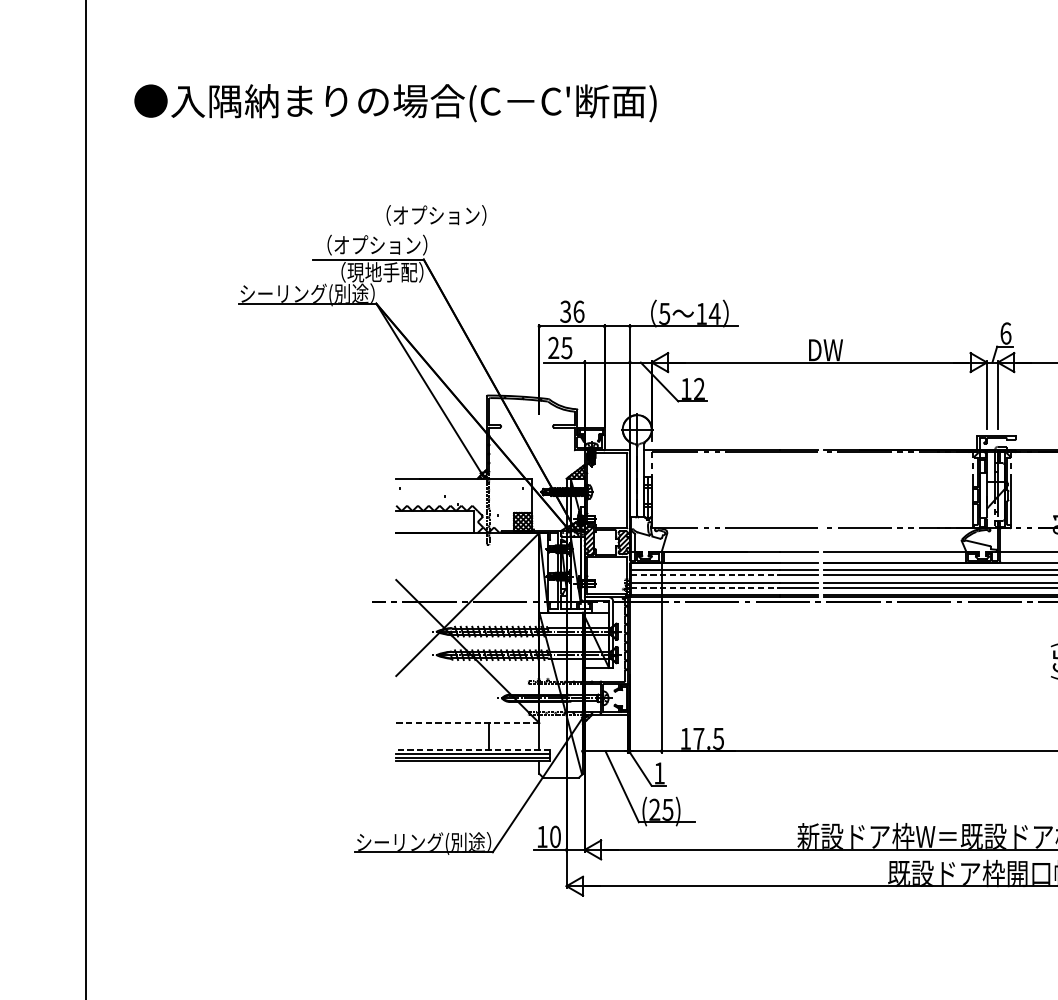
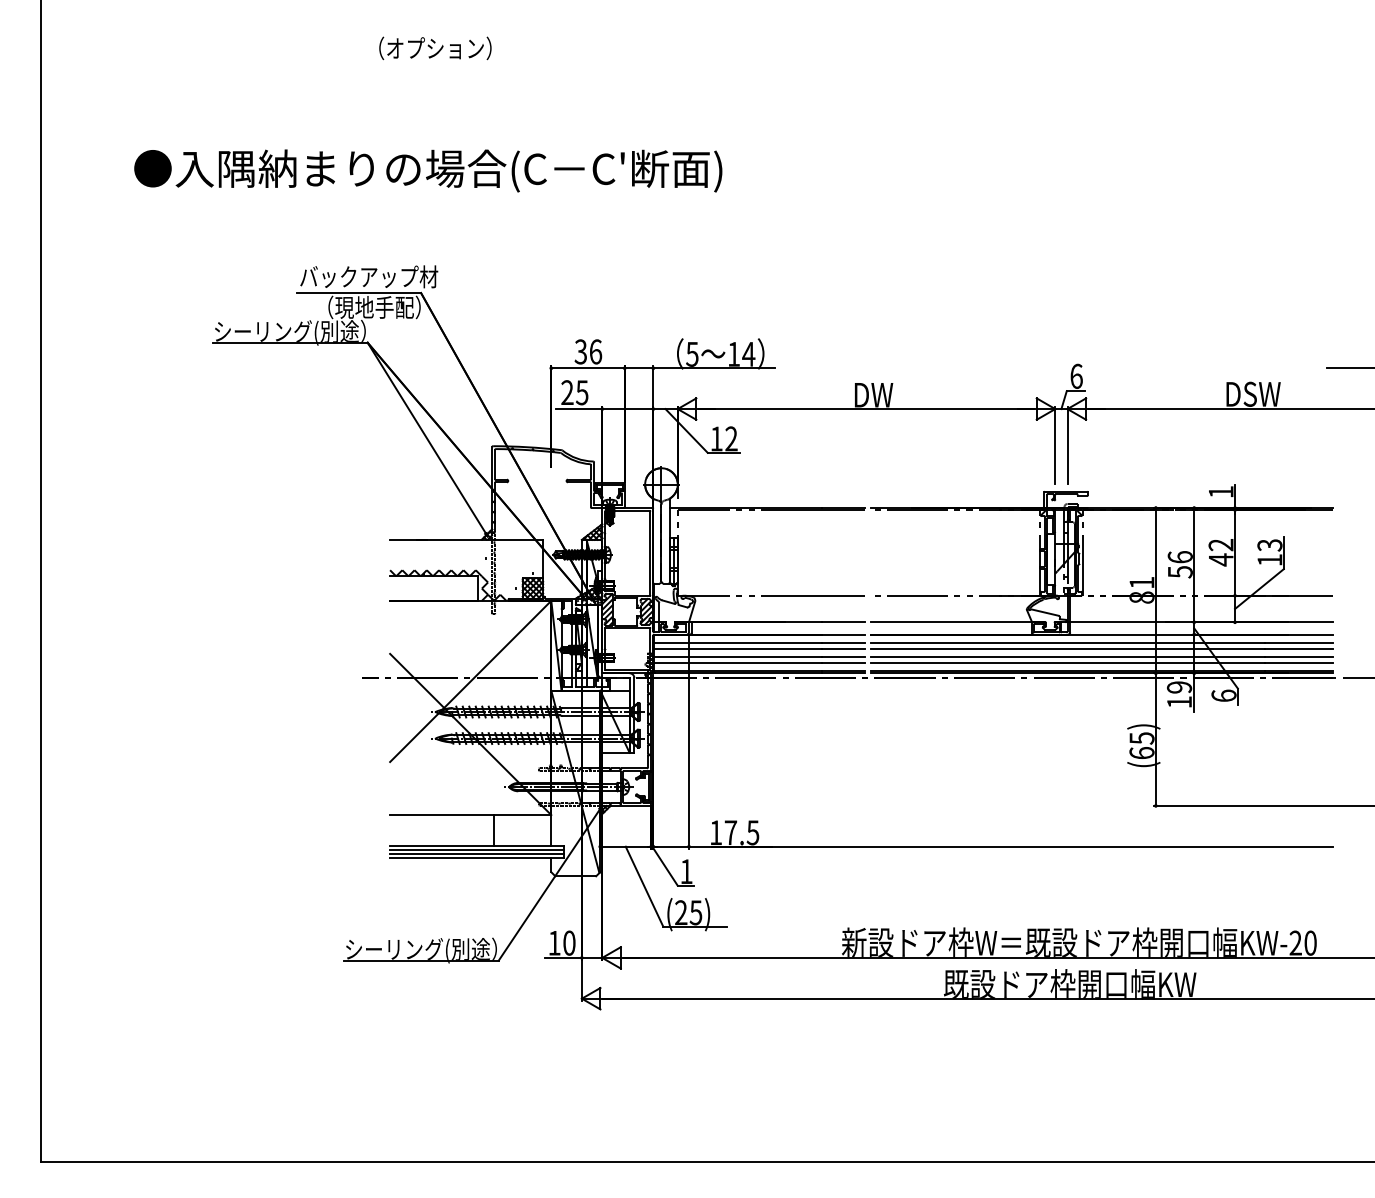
text: (395, 102) -> (428, 170), moved
text: (436, 215) -> (435, 48), moved
text: (377, 244) -> (369, 276), （オプション） -> バックアップ材
line: (705, 575) -> (738, 648), dashed -> solid
line: (705, 588) -> (738, 663), dashed -> solid
line: (467, 723) -> (470, 815), dashed -> solid
line: (472, 750) -> (476, 845), dashed -> solid

